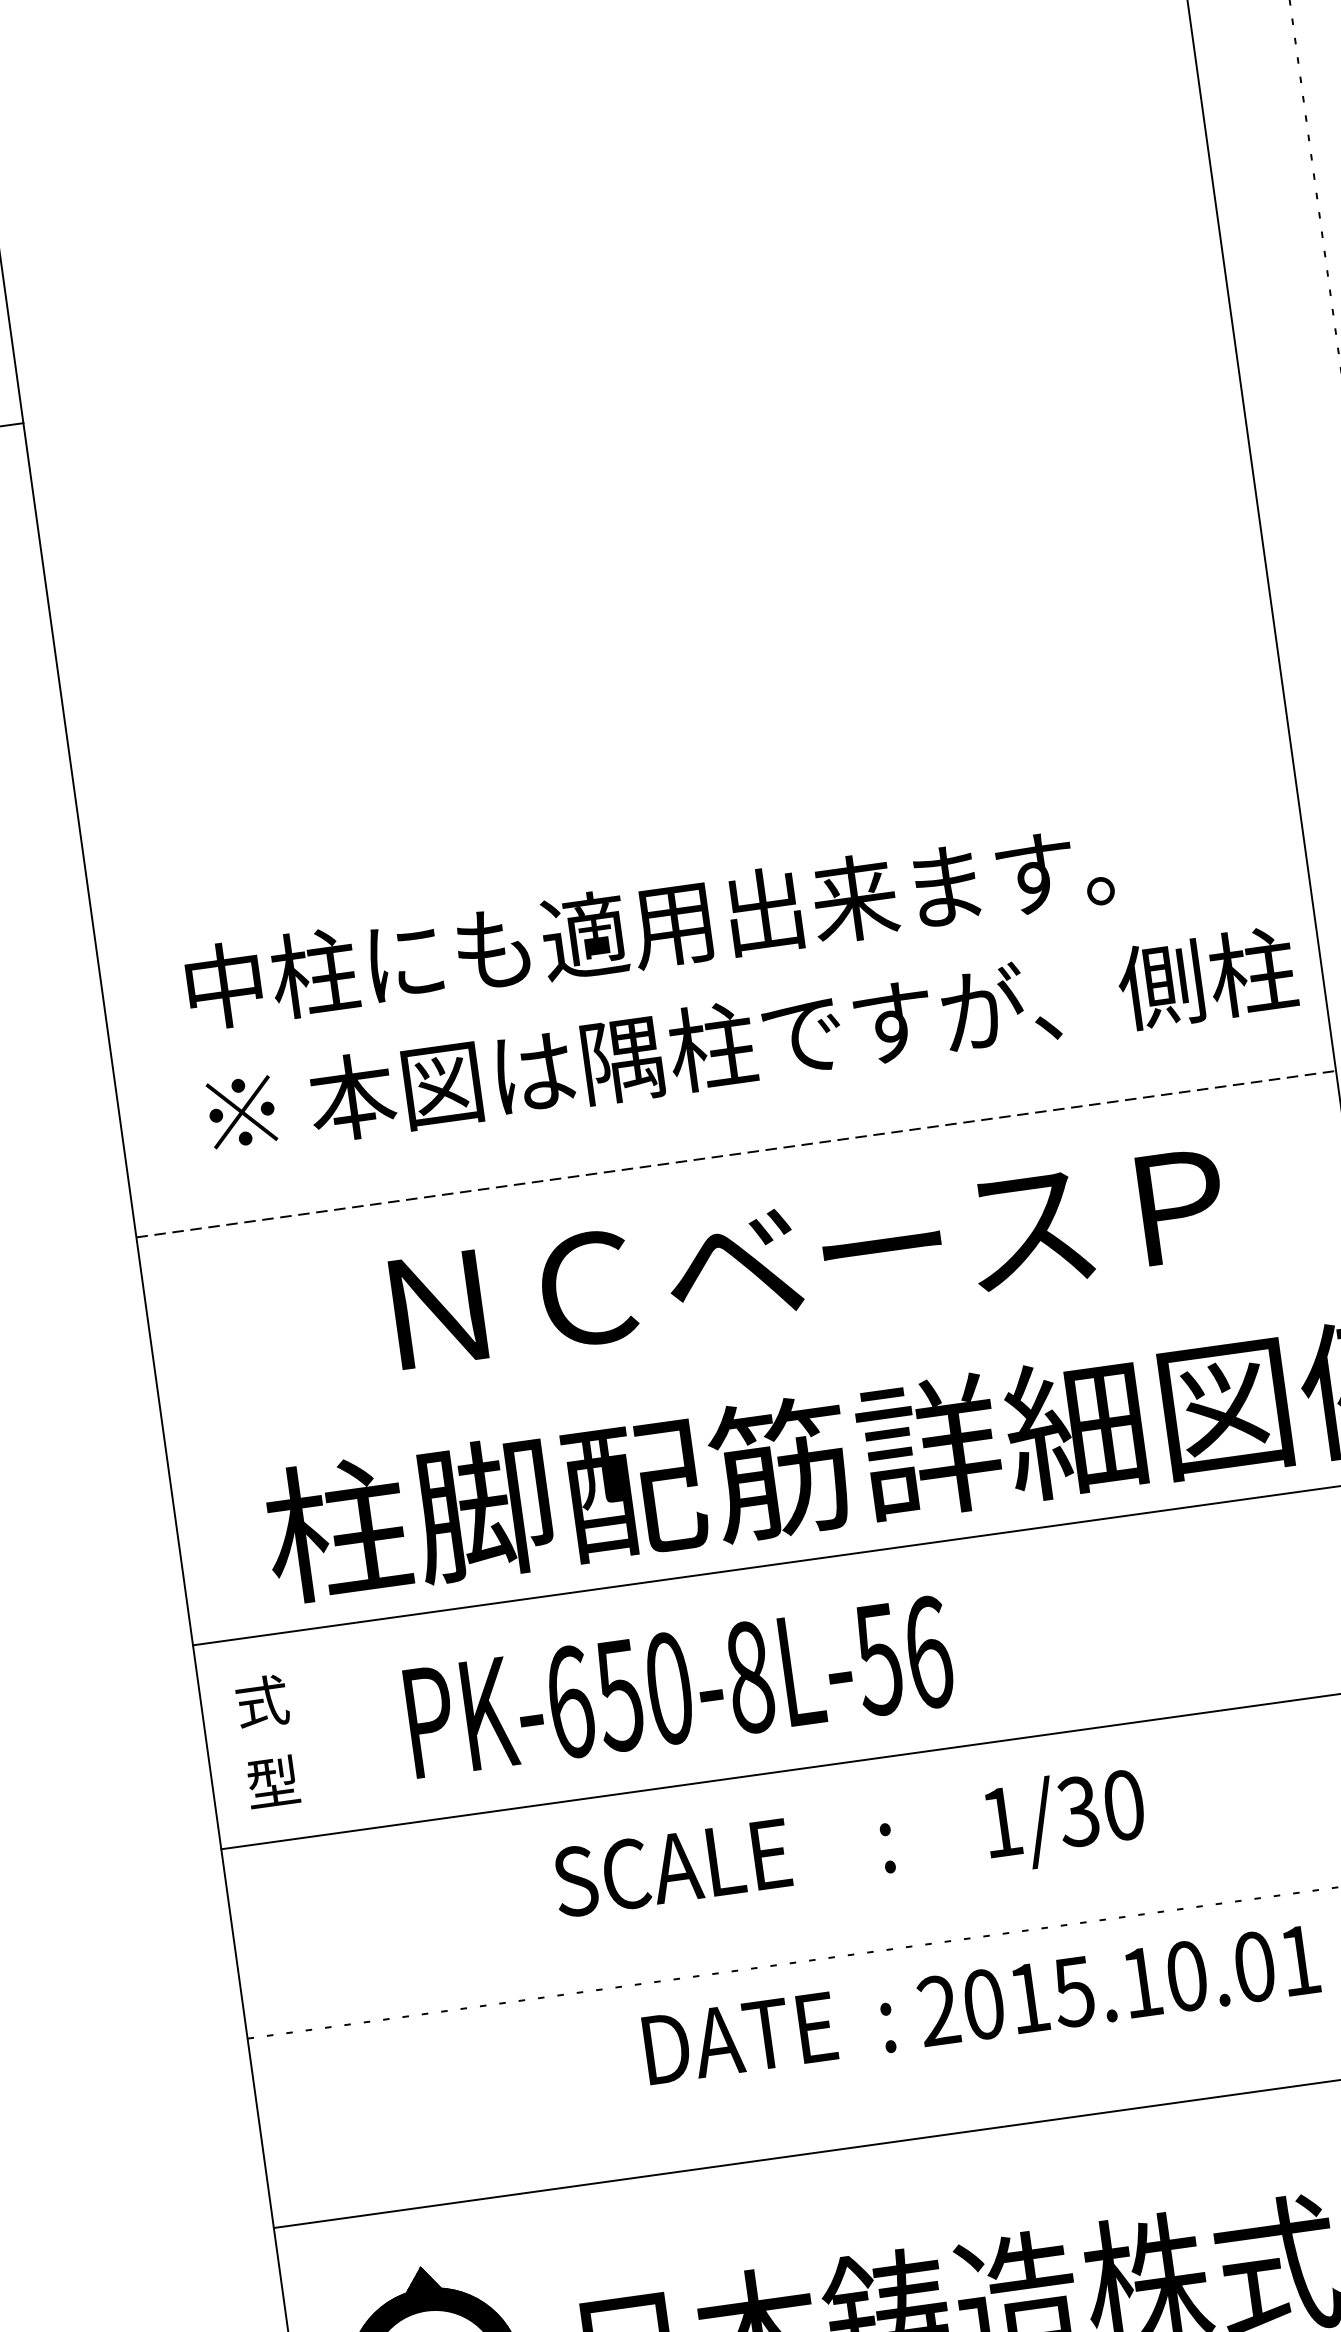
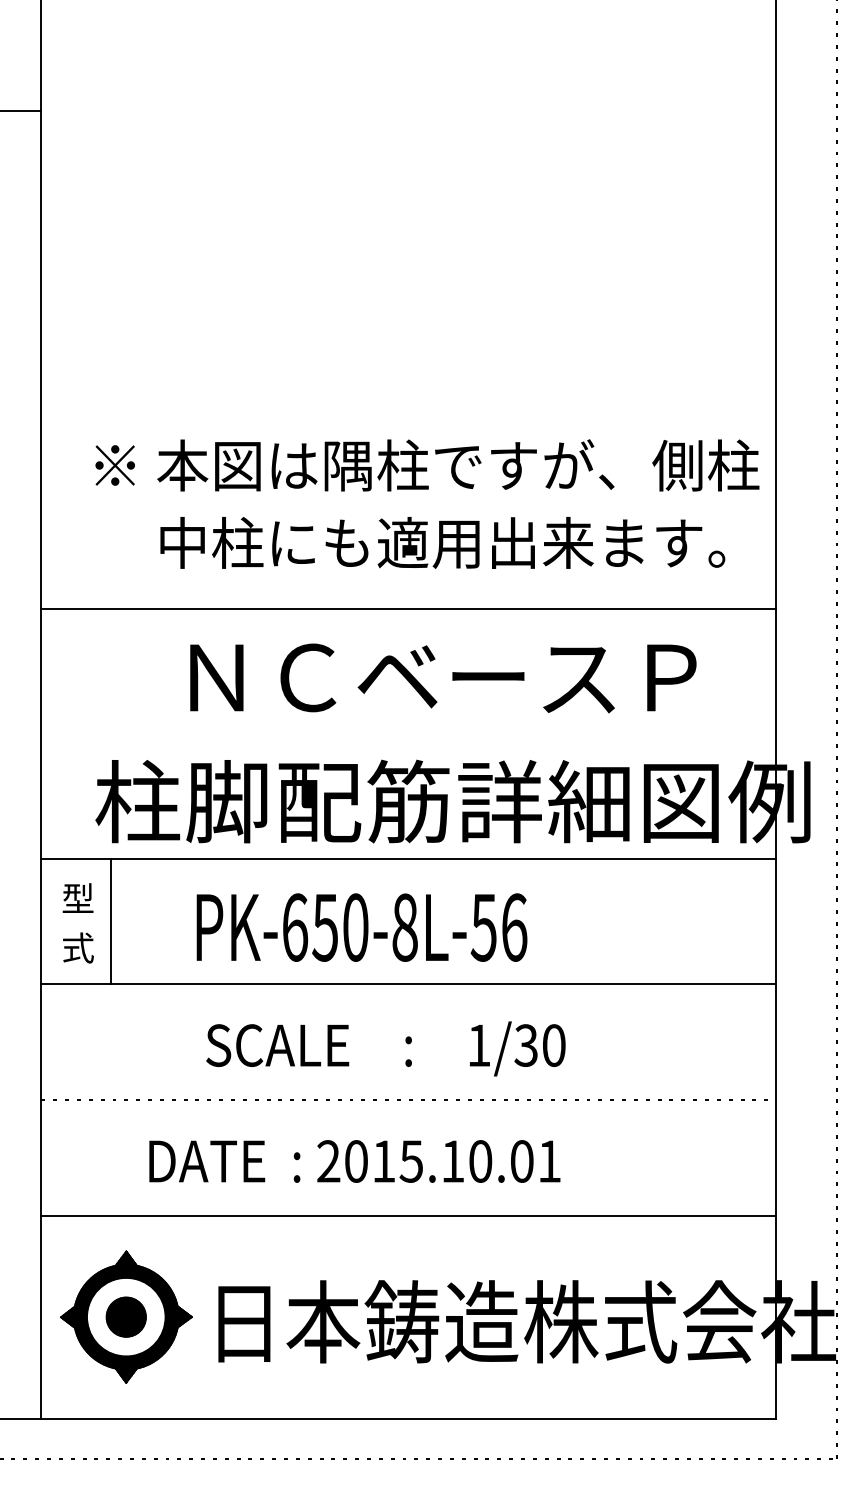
text: (732, 915) -> (426, 465), 中柱にも適用出来ます。 -> ※ 本図は隅柱ですが、側柱
text: (752, 1040) -> (427, 542), ※ 本図は隅柱ですが、側柱 -> 中柱にも適用出来ます。
line: (737, 1154) -> (409, 609), dashed -> solid
text: (678, 1687) -> (361, 927), moved
text: (260, 1701) -> (77, 898), 式 -> 型
line: (319, 1730) -> (110, 920), added
text: (272, 1781) -> (77, 947), 型 -> 式
text: (849, 1848) -> (385, 1048), moved
text: (980, 2004) -> (354, 1161), moved

